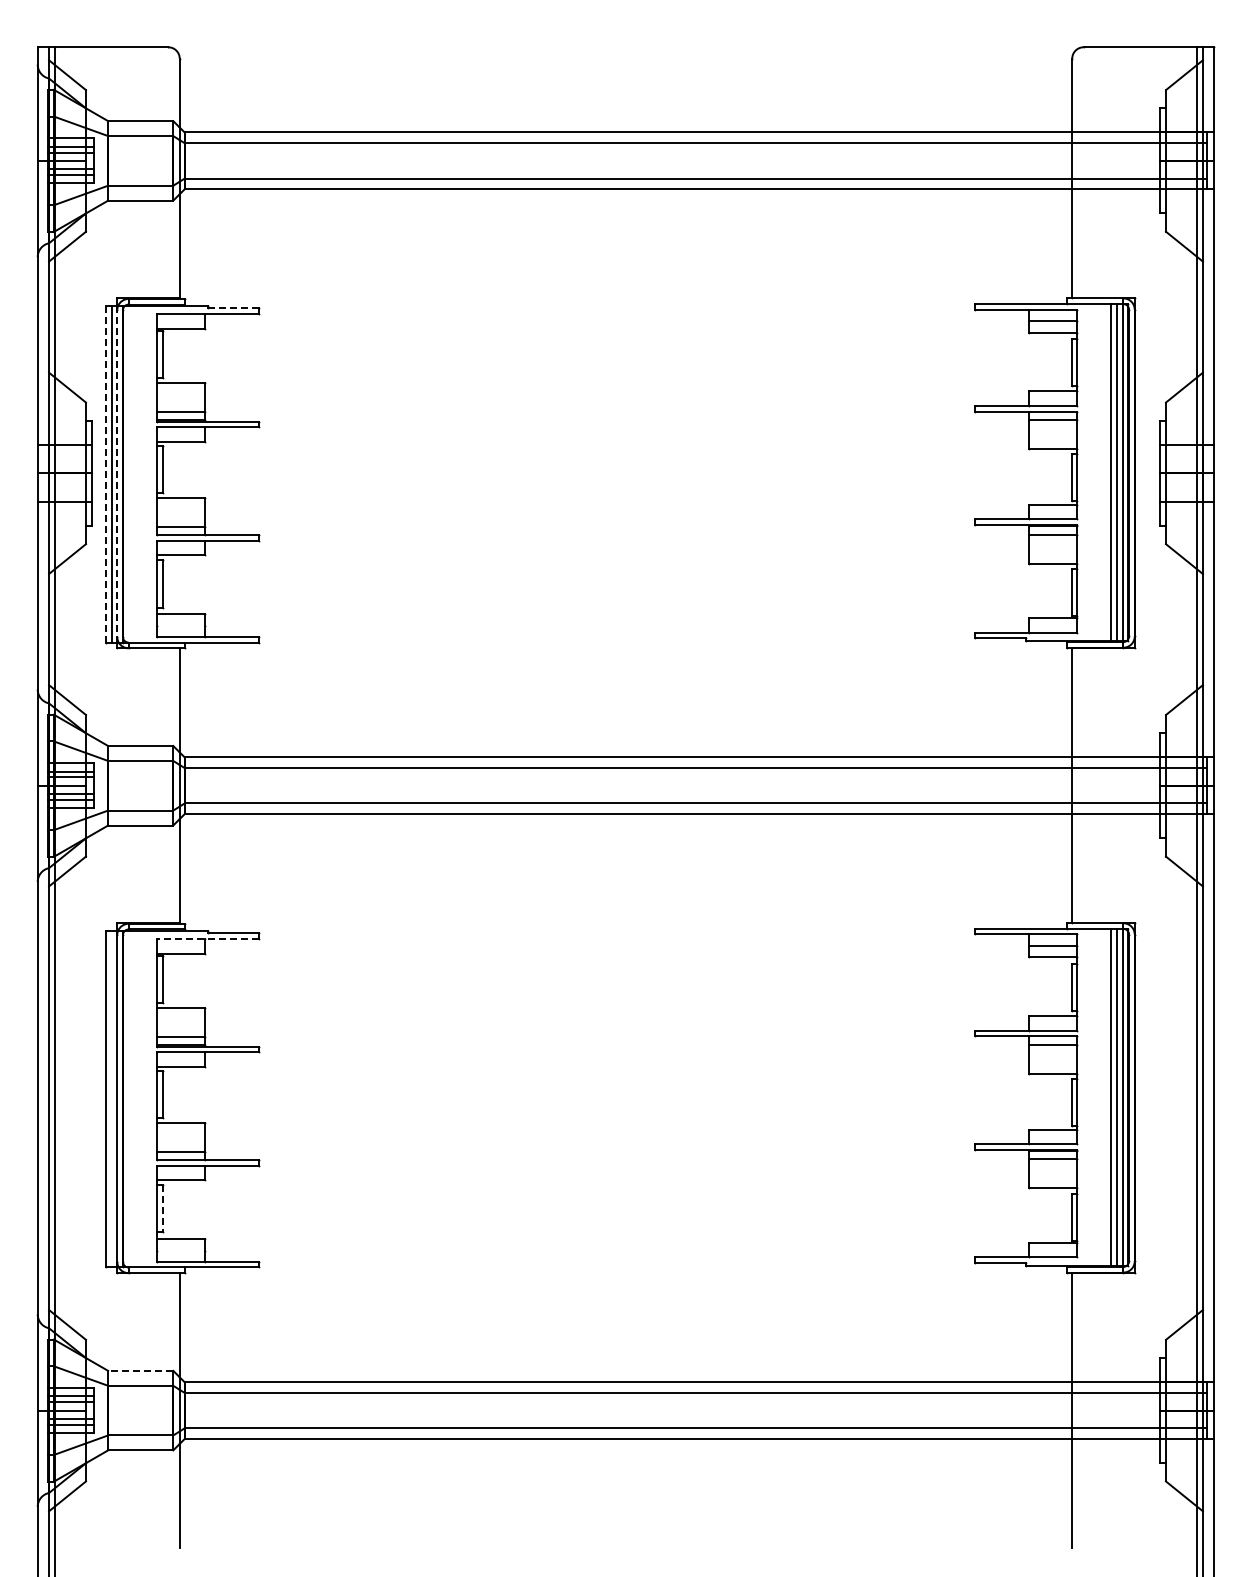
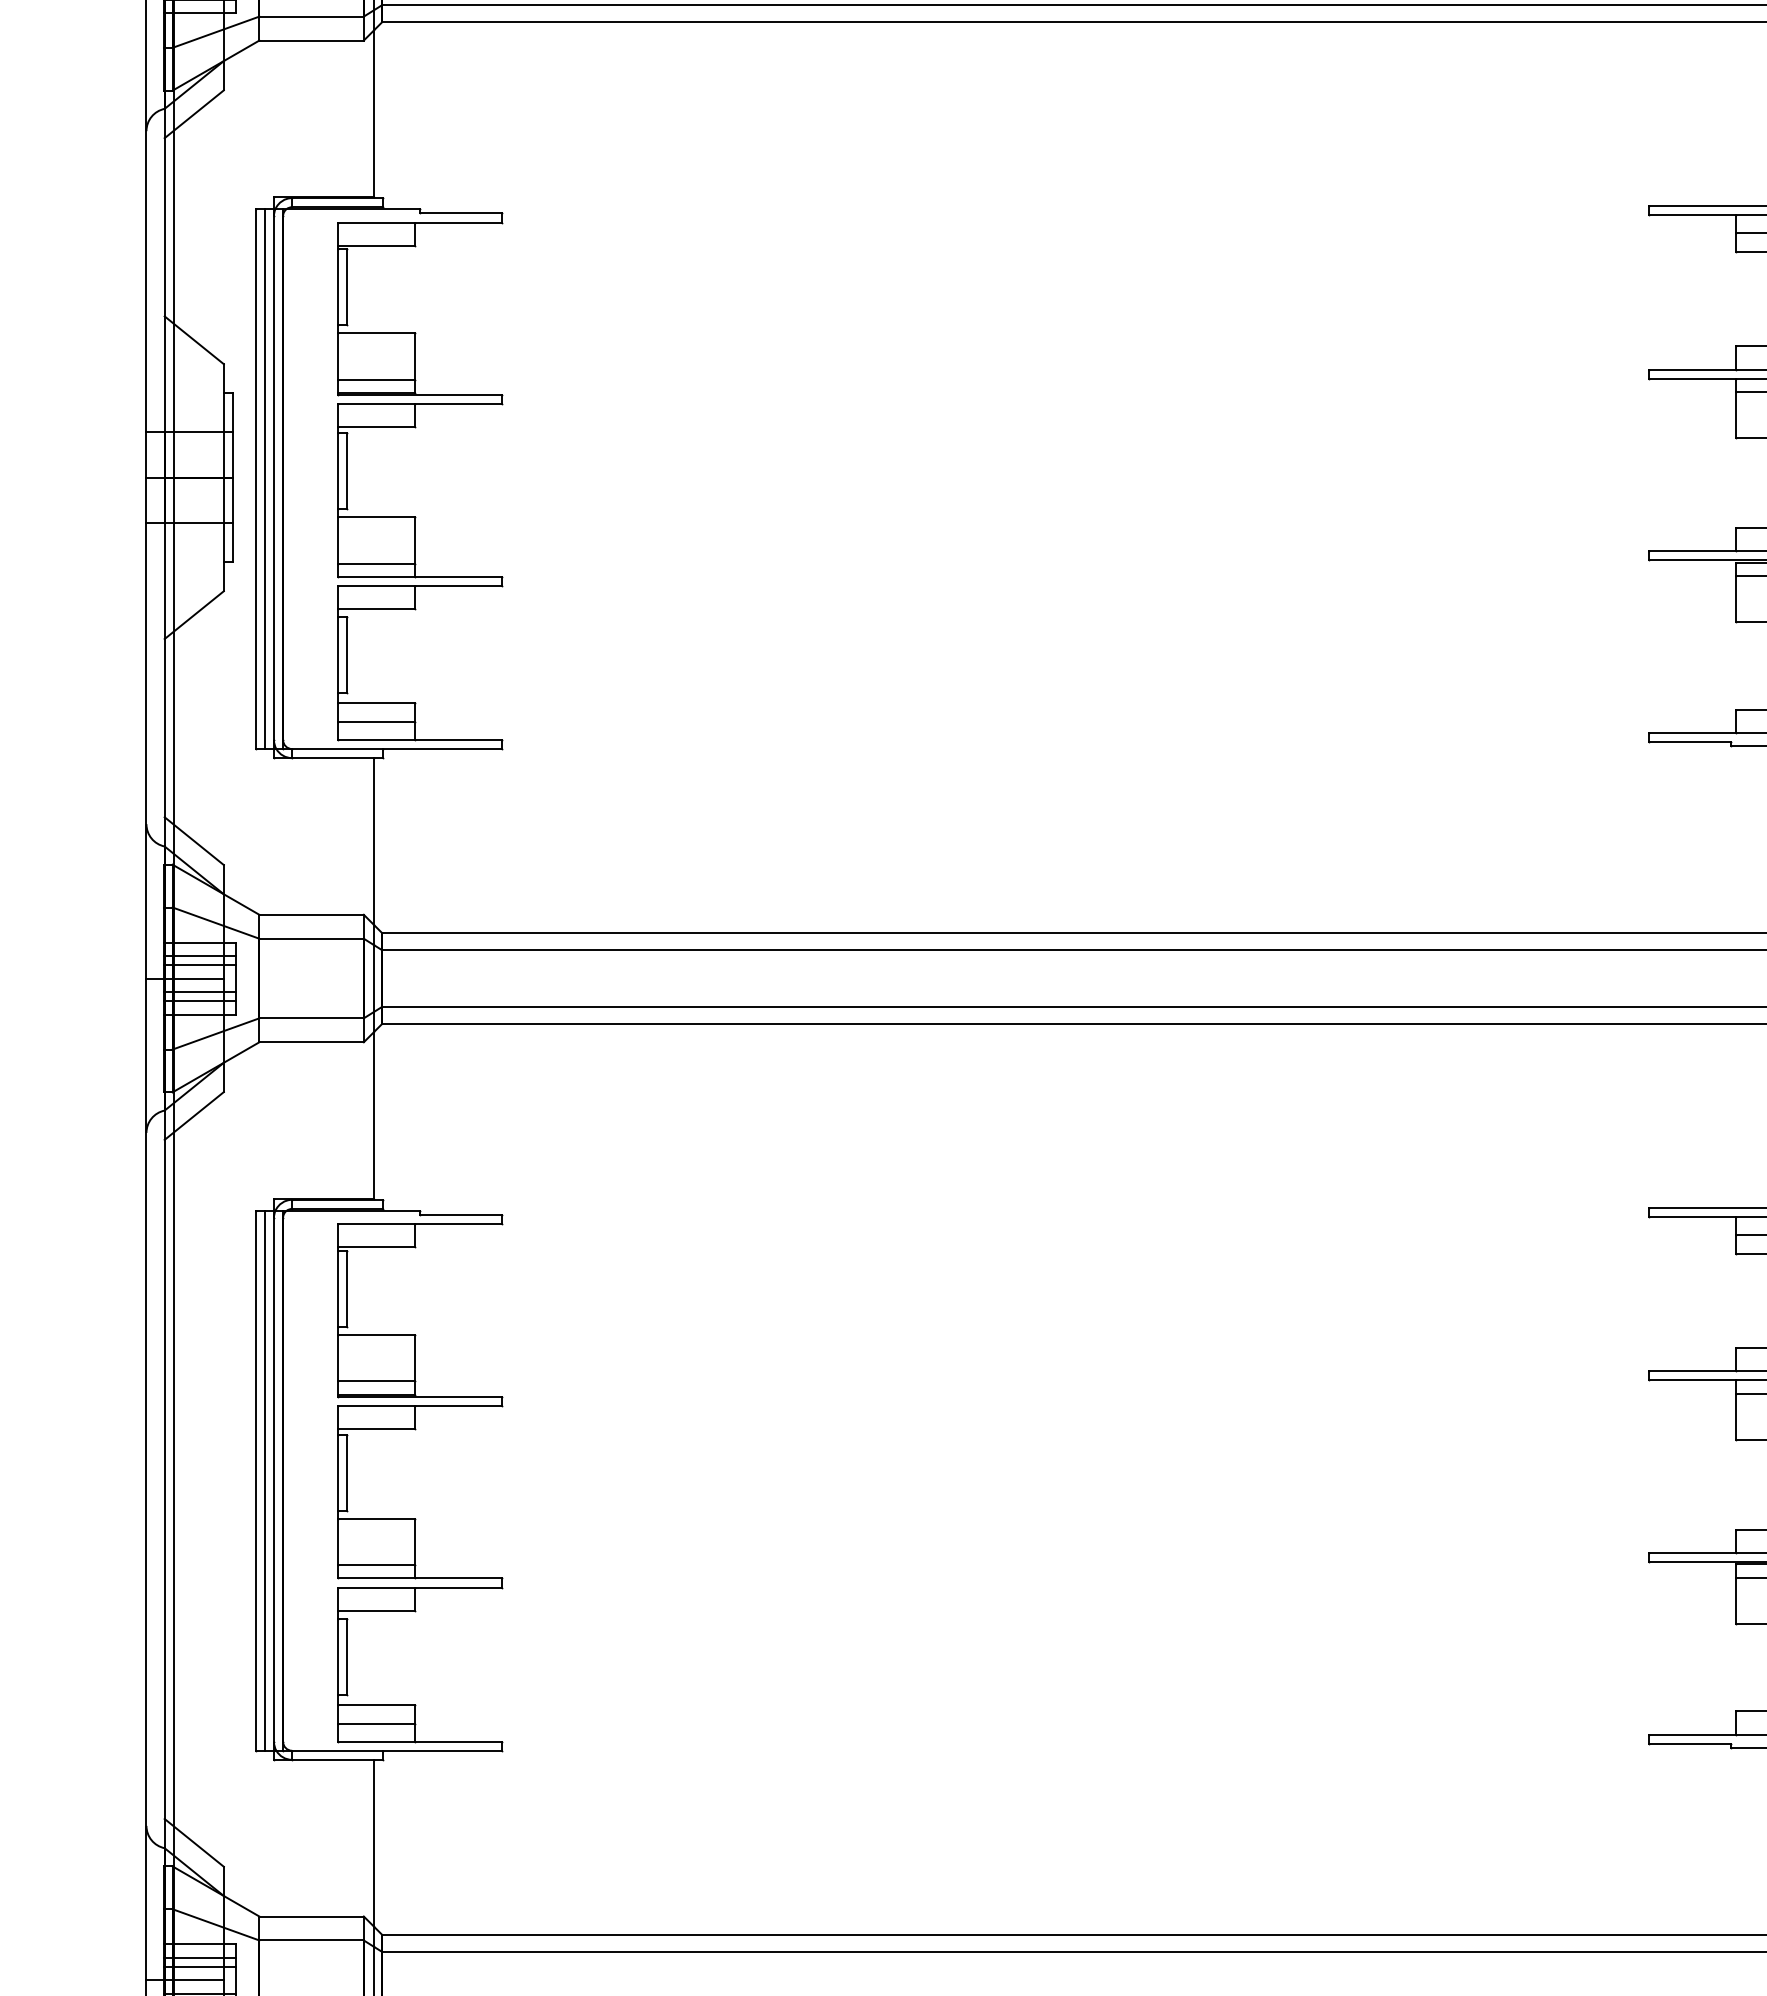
line: (233, 308) -> (460, 213), dashed -> solid
line: (117, 473) -> (274, 477), dashed -> solid
line: (105, 474) -> (255, 479), dashed -> solid
line: (181, 626) -> (376, 723), added
line: (207, 939) -> (418, 1224), dashed -> solid
line: (111, 1098) -> (264, 1479), added
line: (162, 1208) -> (346, 1656), dashed -> solid
line: (181, 1250) -> (376, 1723), added
line: (140, 1370) -> (311, 1915), dashed -> solid

